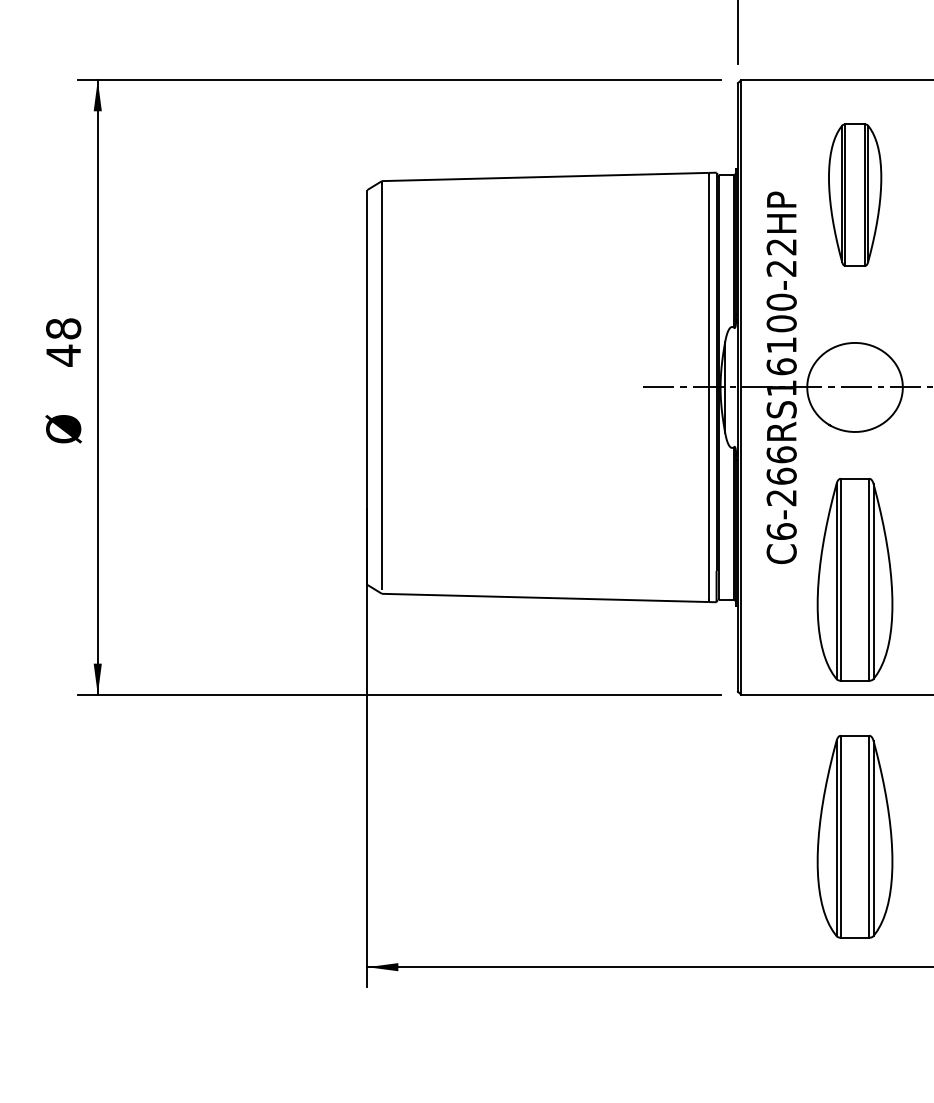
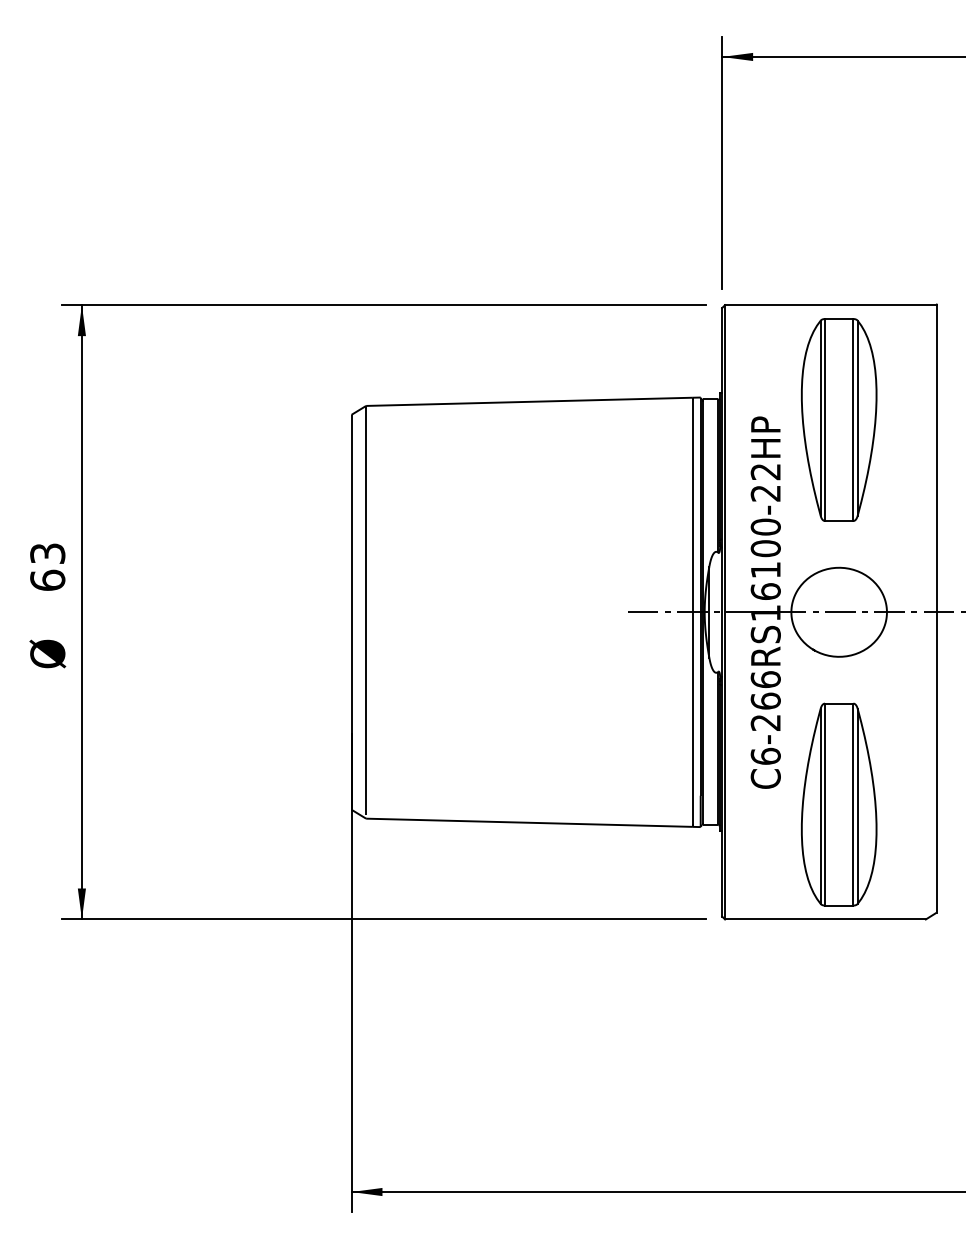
part: (855, 194) -> (839, 419), size x1.43
text: (63, 342) -> (47, 567), 48 -> 63
part: (855, 836) -> (839, 1061), removed

